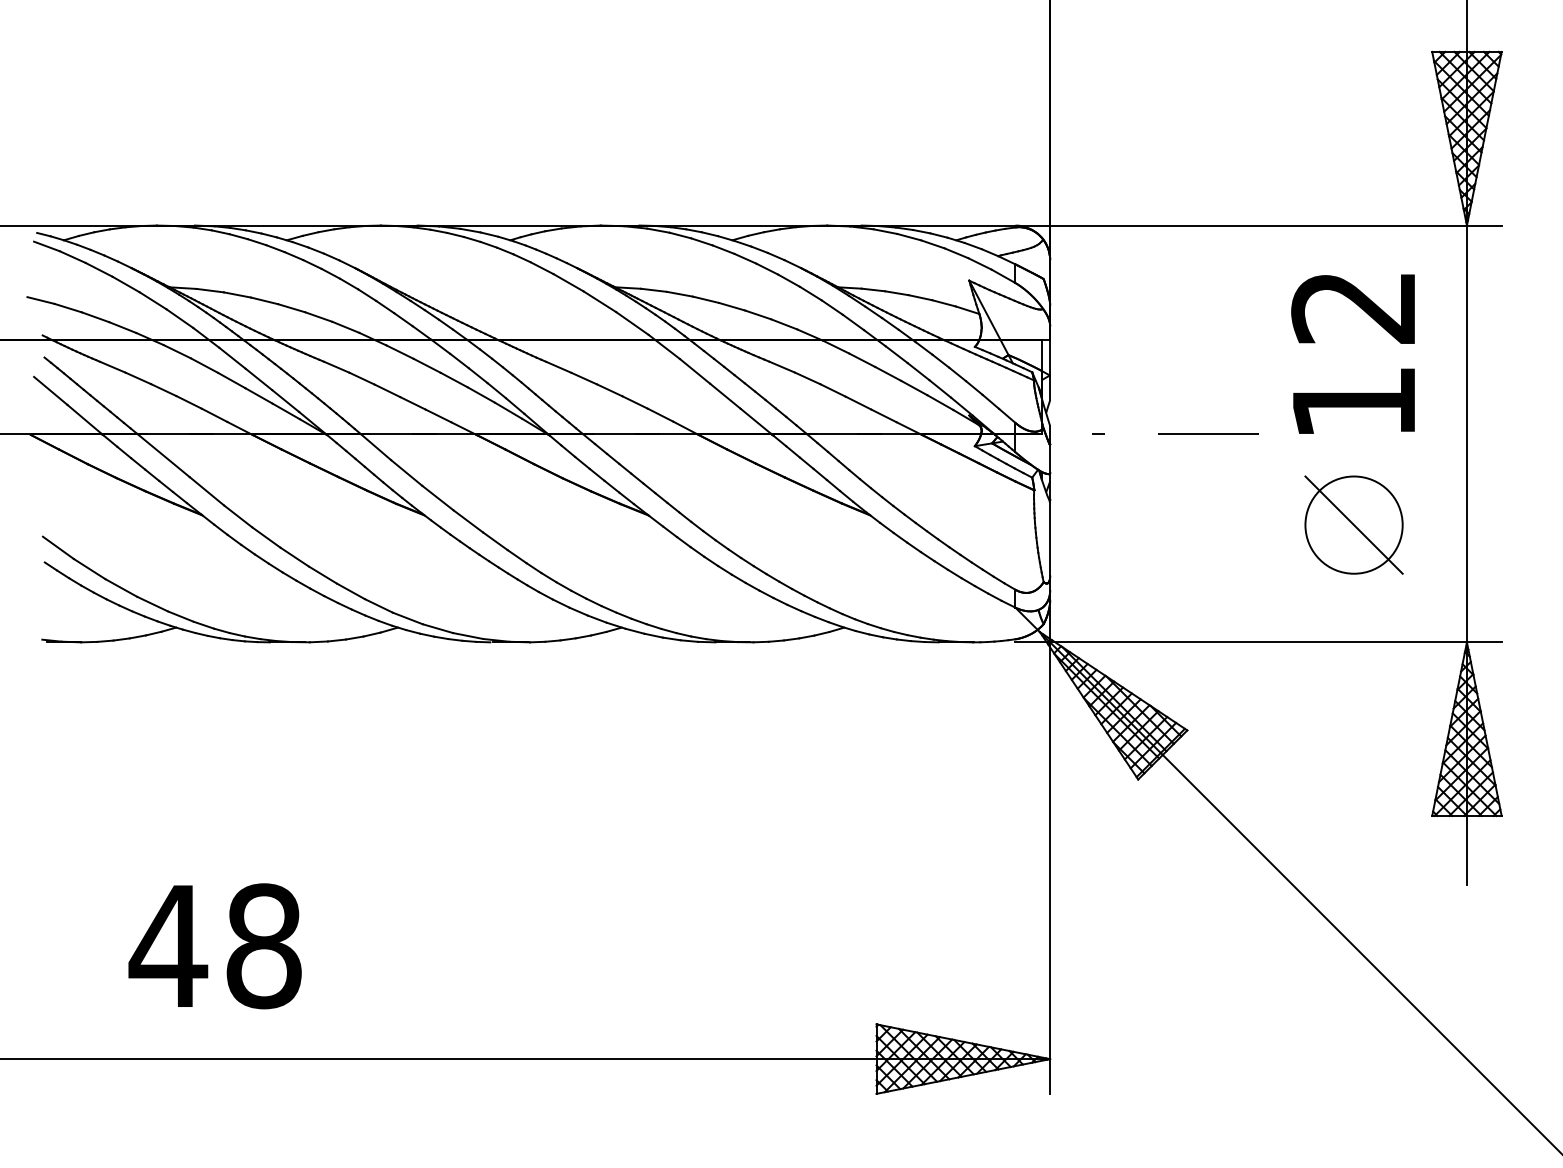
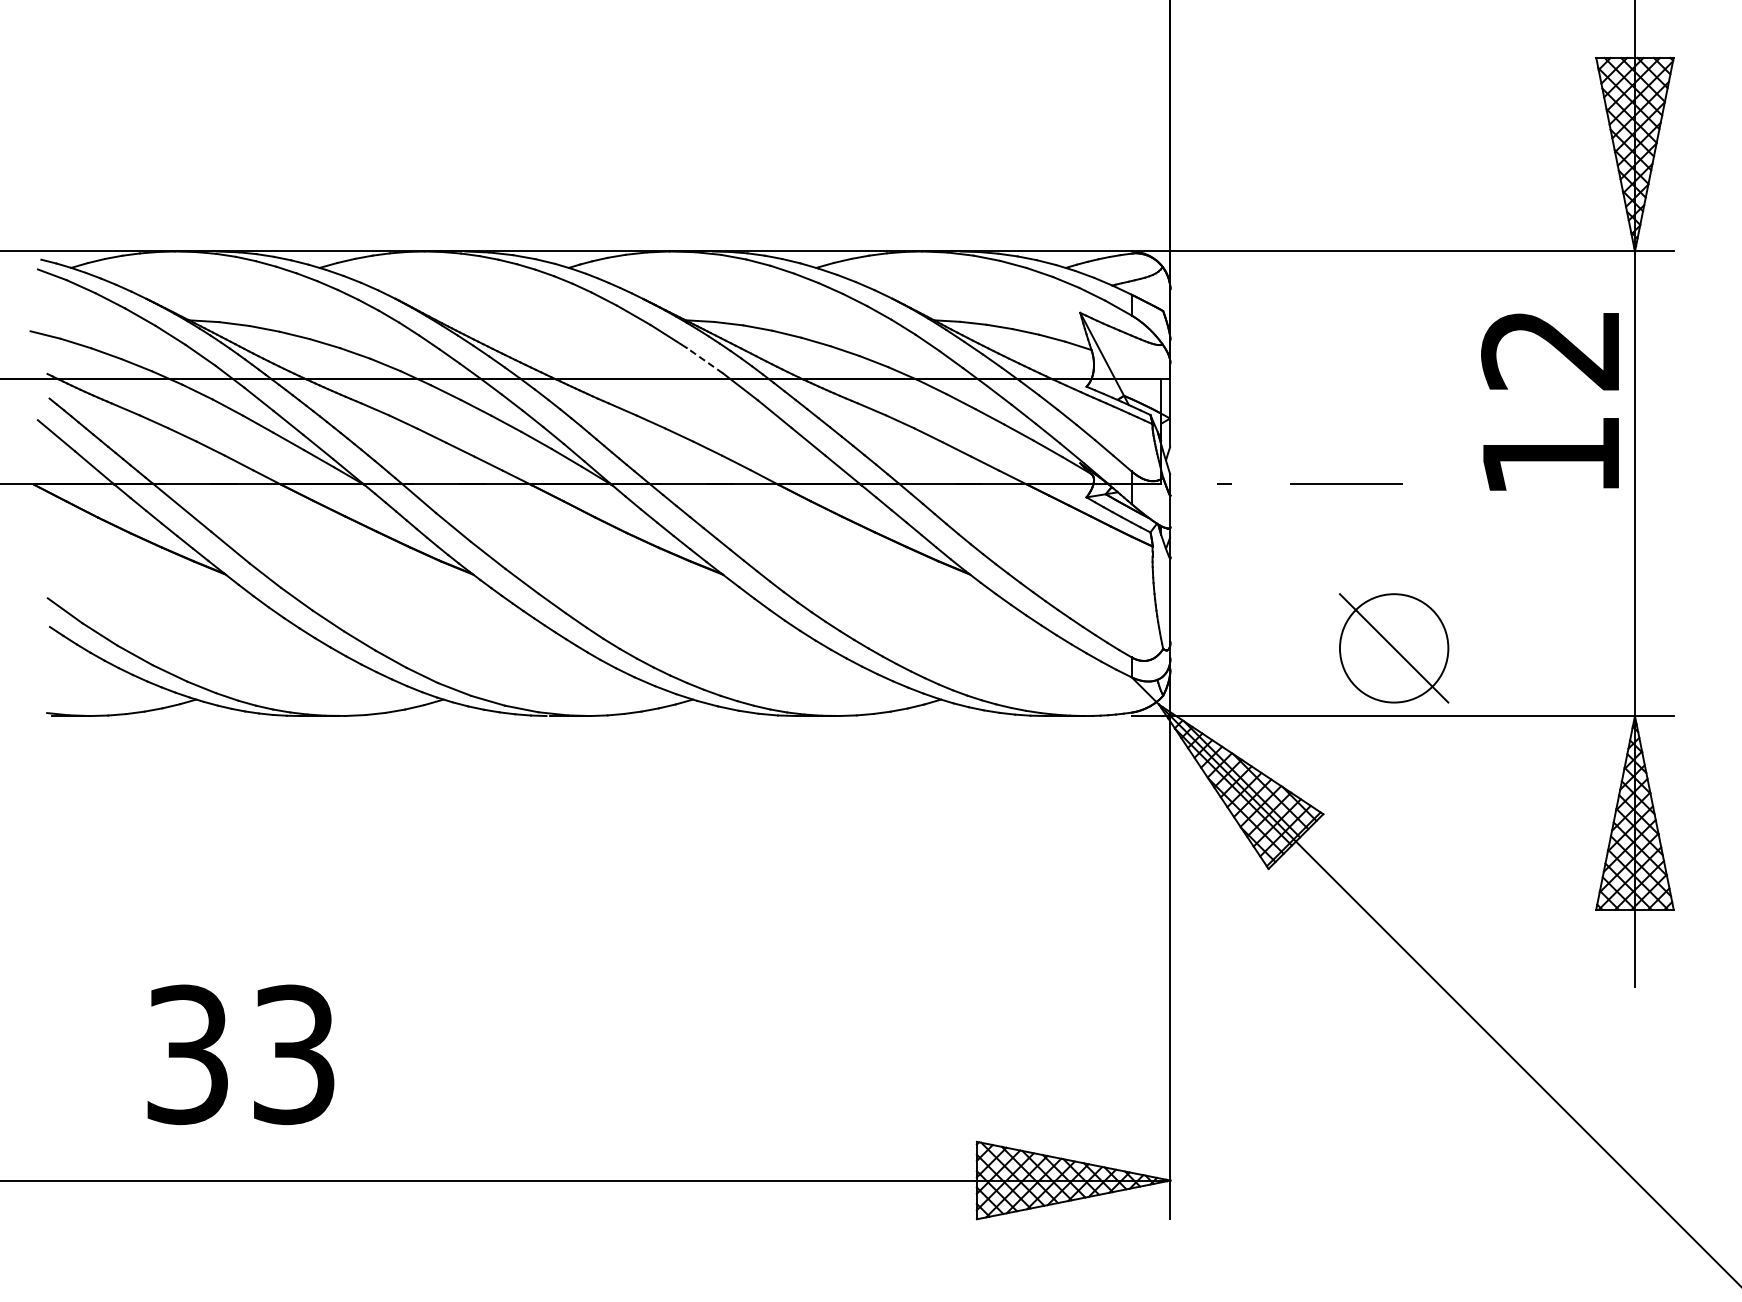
line: (632, 323) -> (704, 360), solid -> dashed
text: (1352, 353) -> (1549, 401), moved
part: (1353, 525) -> (1393, 648), moved
text: (214, 946) -> (239, 1054), 48 -> 33

